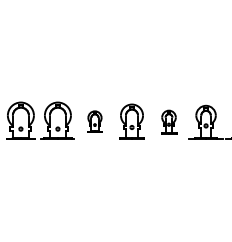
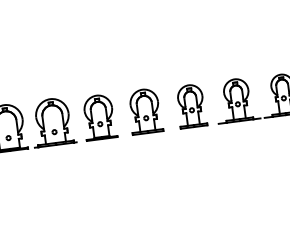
part: (94, 121) -> (98, 116), size x1.67
part: (168, 121) -> (190, 104), size x1.43

